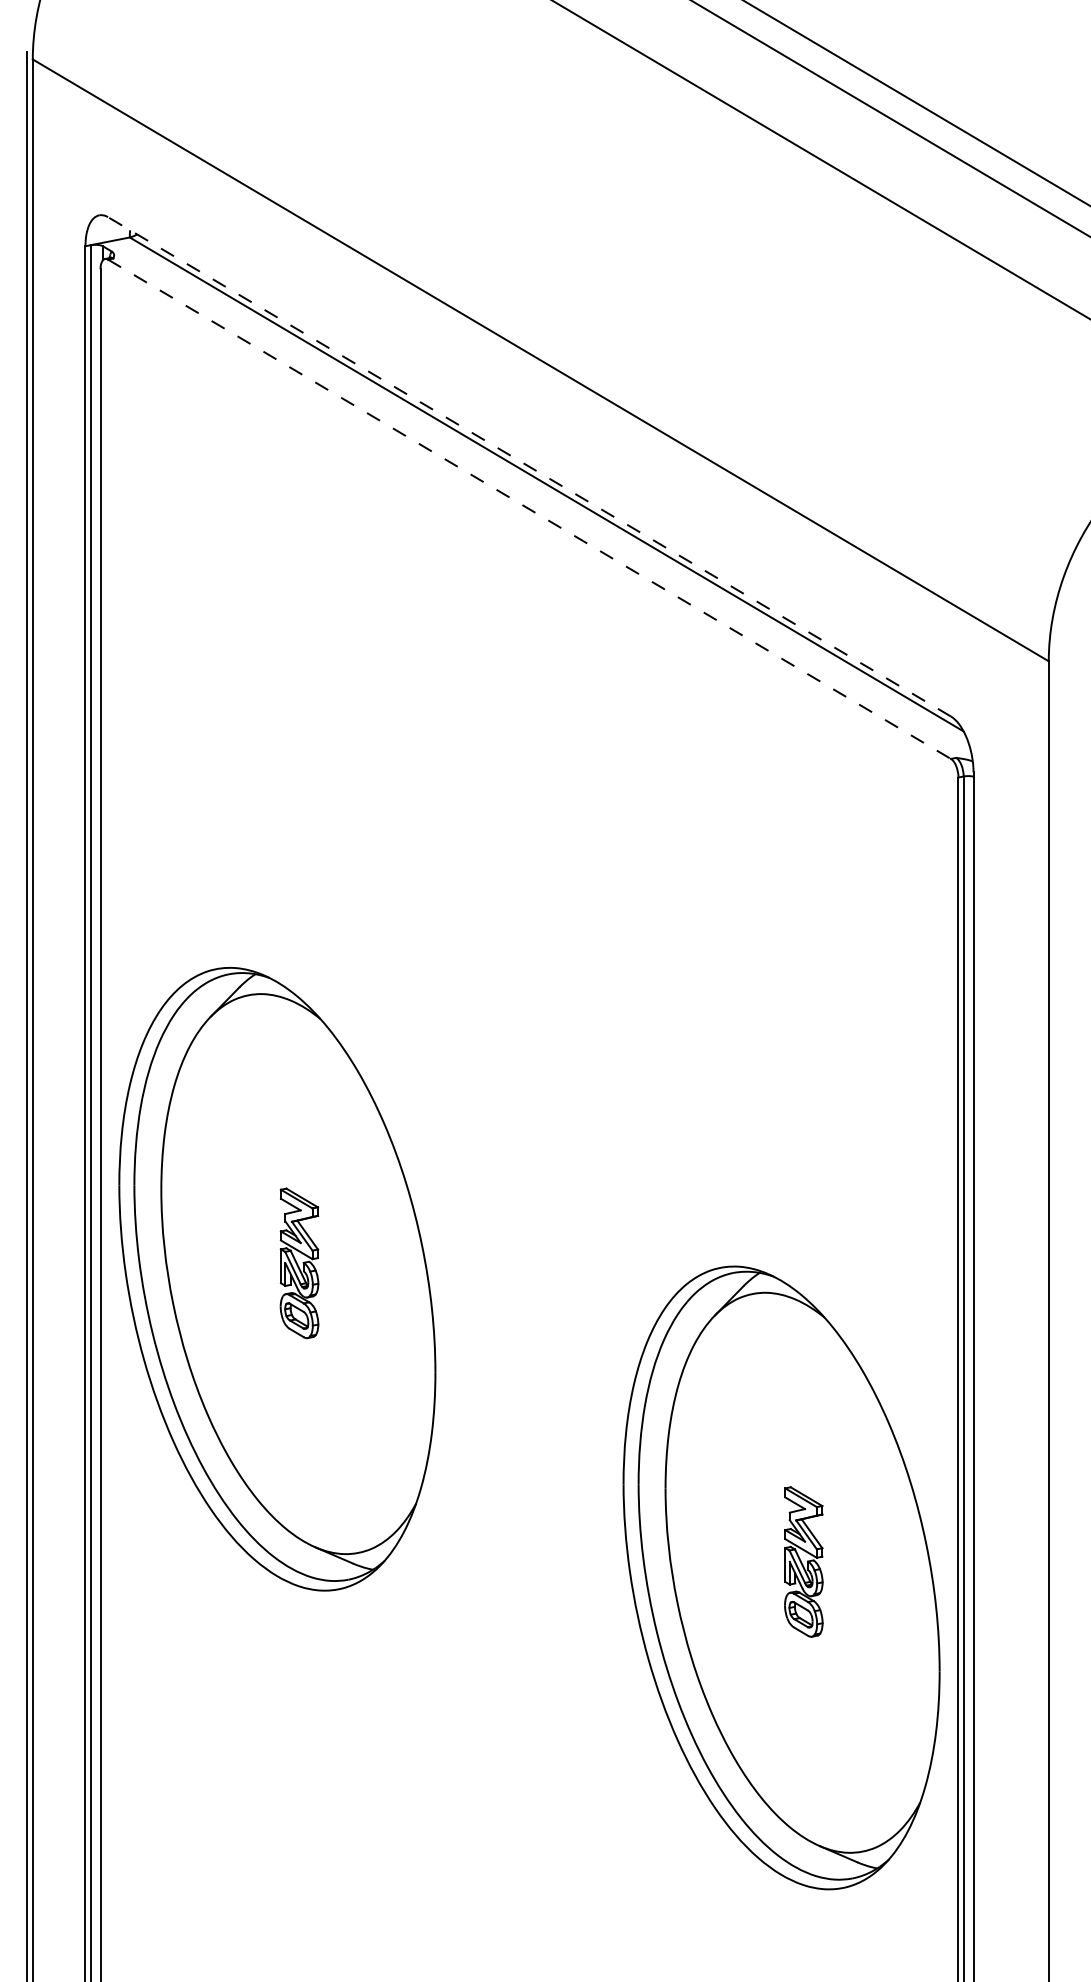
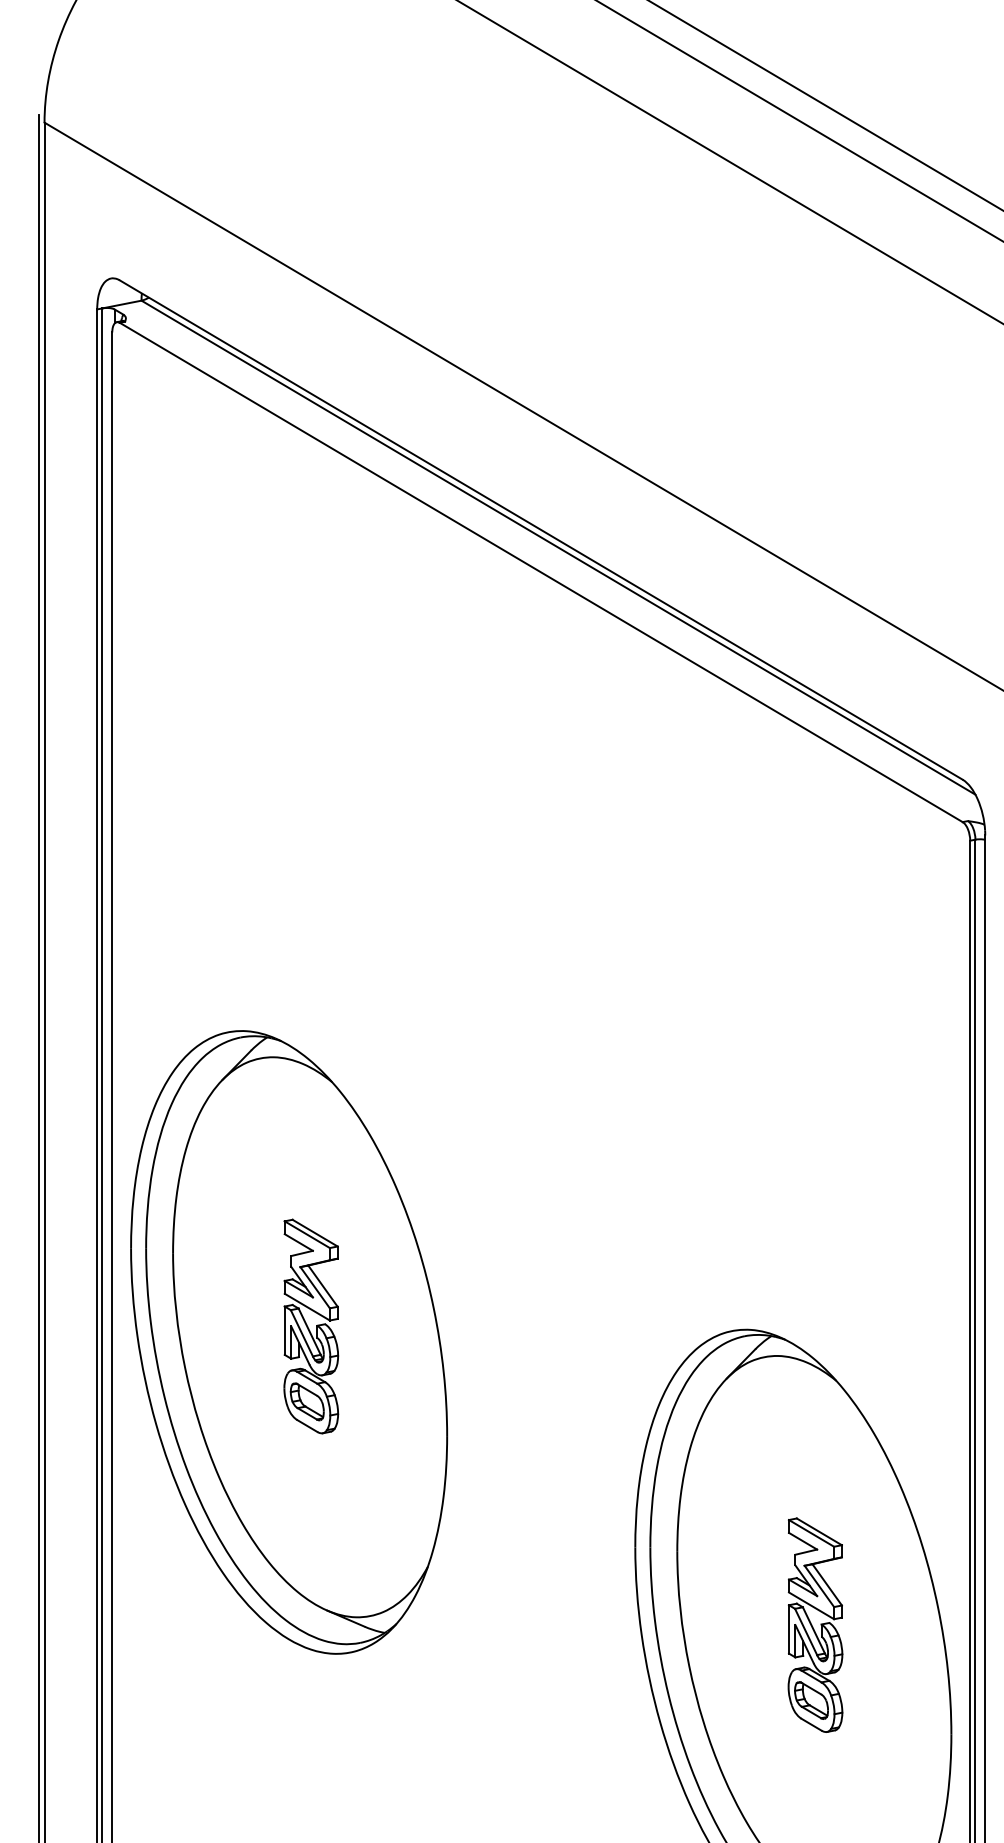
line: (529, 466) -> (541, 529), dashed -> solid
line: (529, 509) -> (541, 572), dashed -> solid
part: (299, 1263) -> (311, 1326), size x1.43
part: (803, 1561) -> (815, 1624), size x1.43

